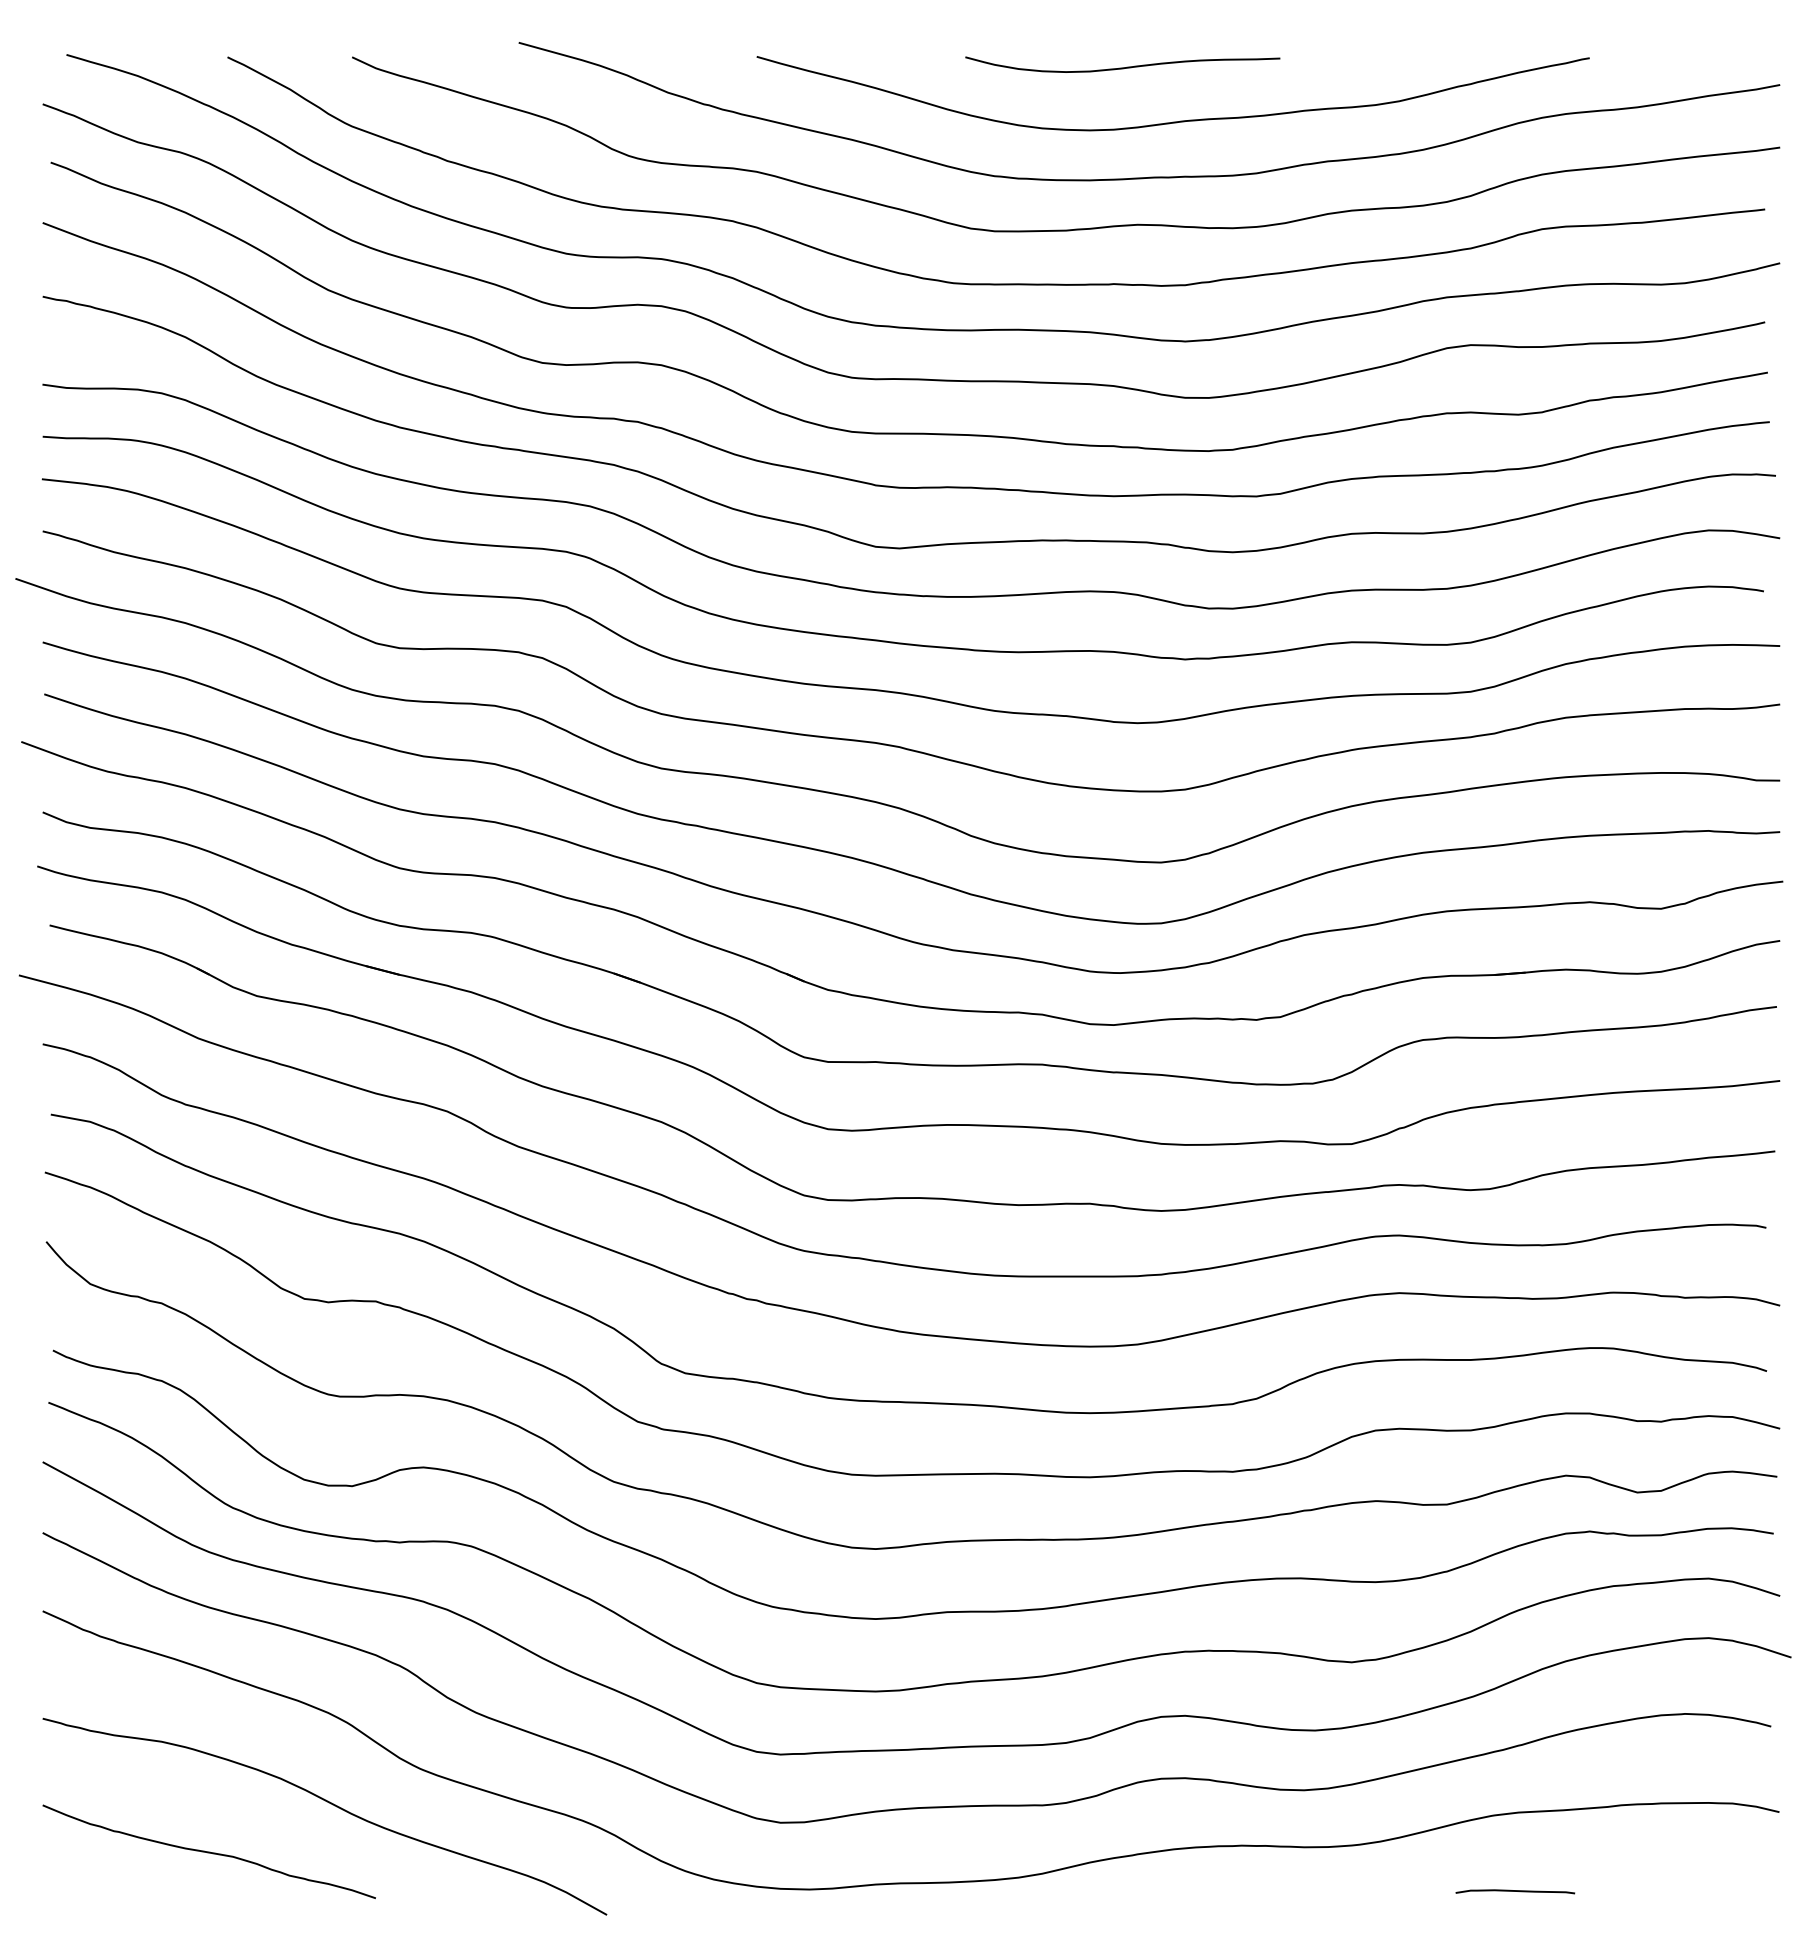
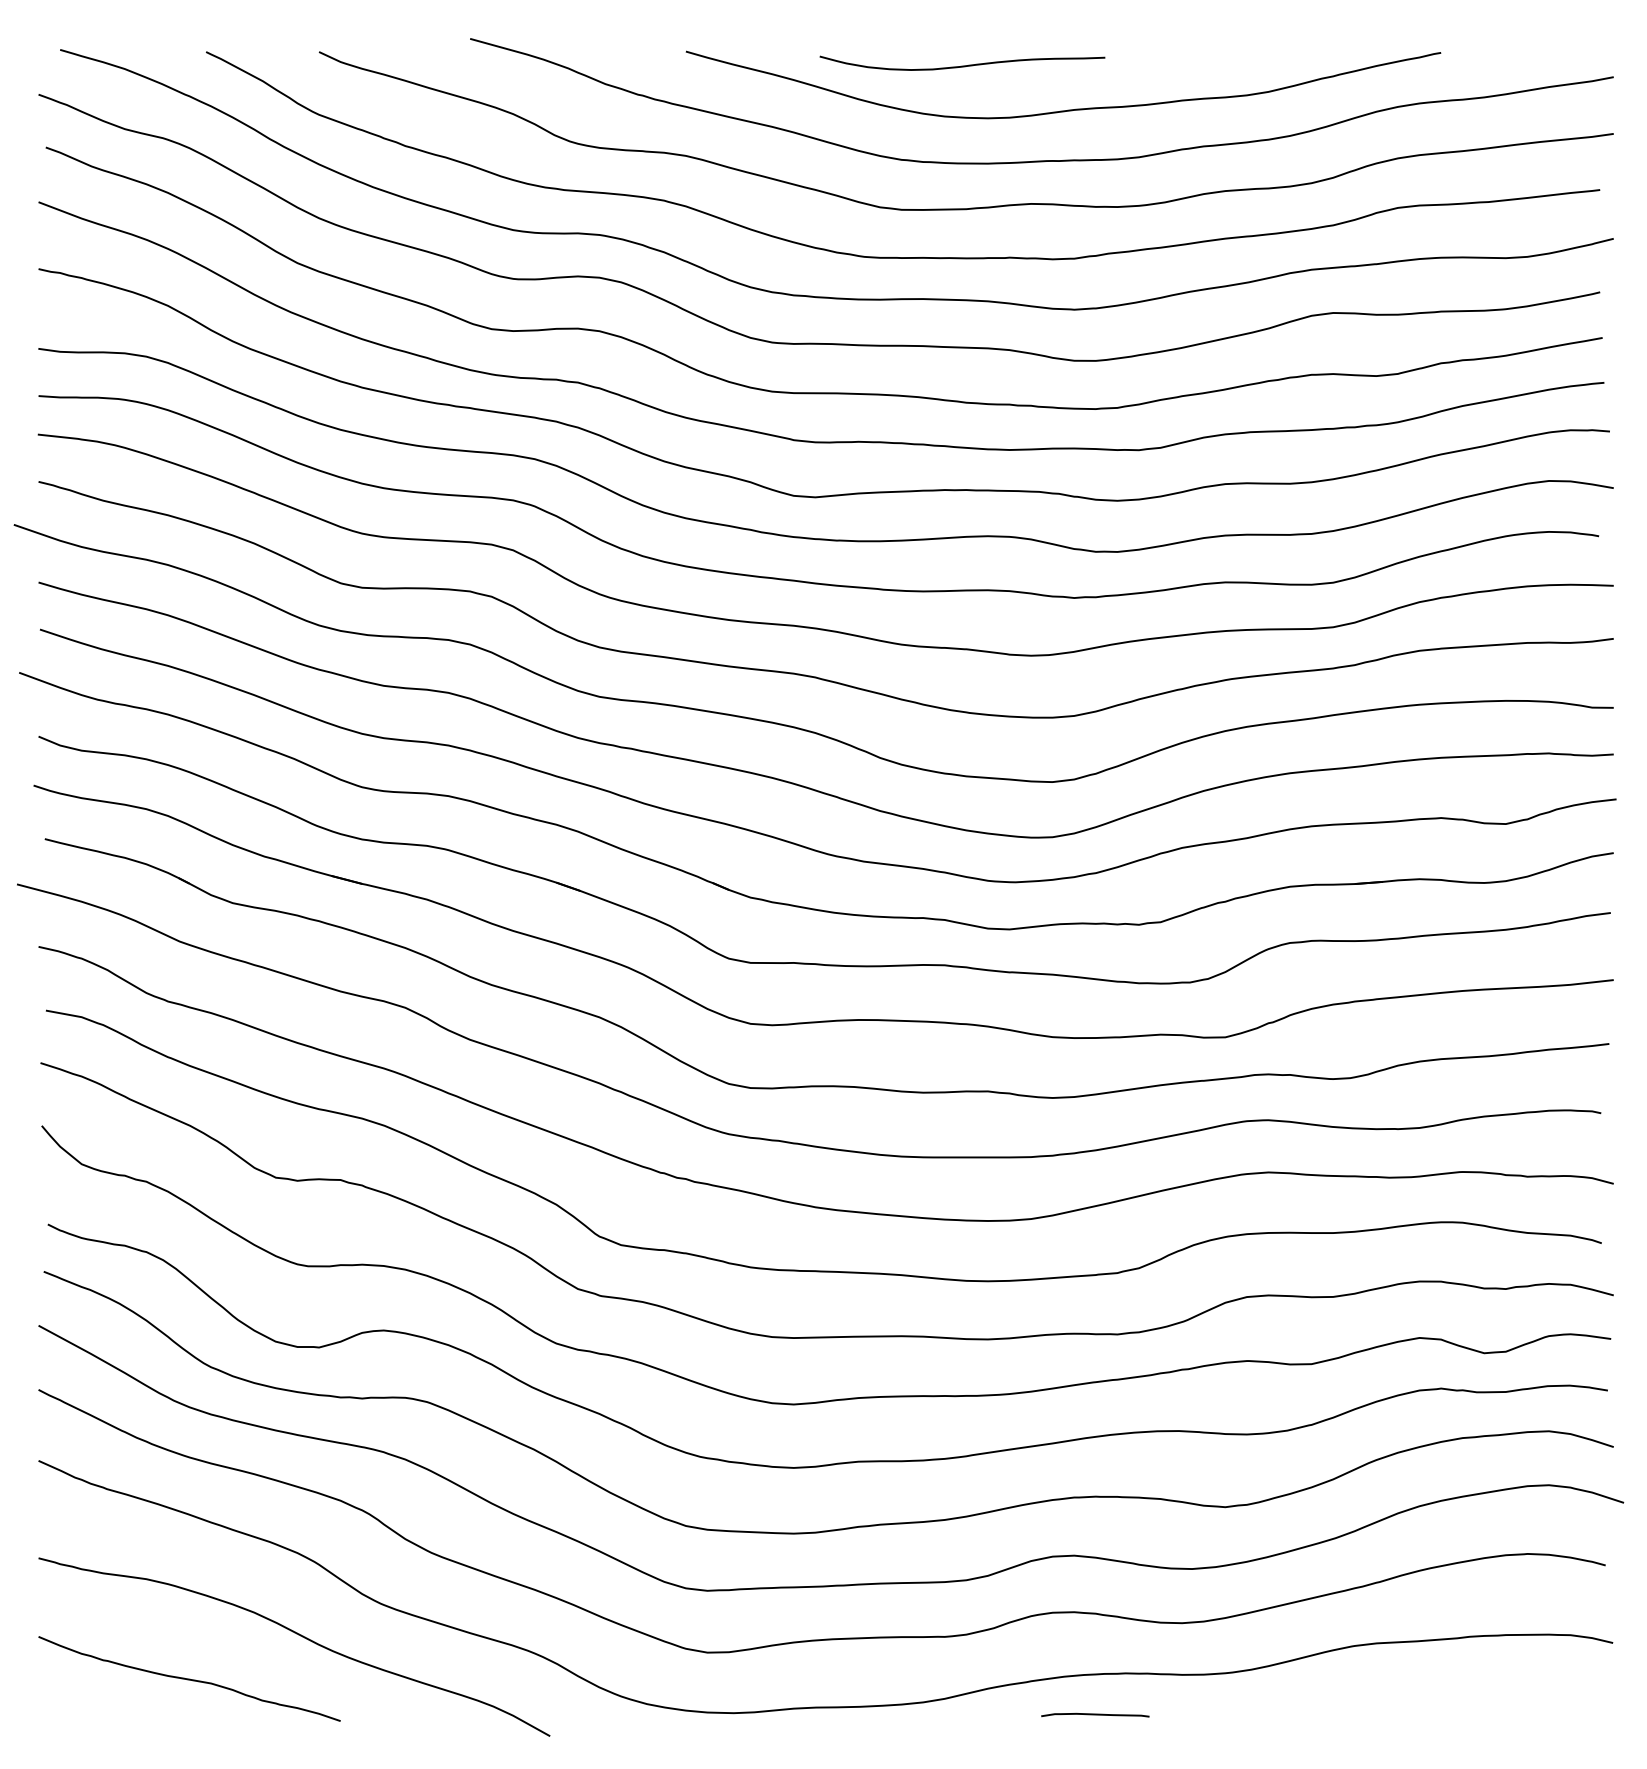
curve: (1122, 67) -> (962, 65), moved
curve: (1515, 1891) -> (1095, 1714), moved

